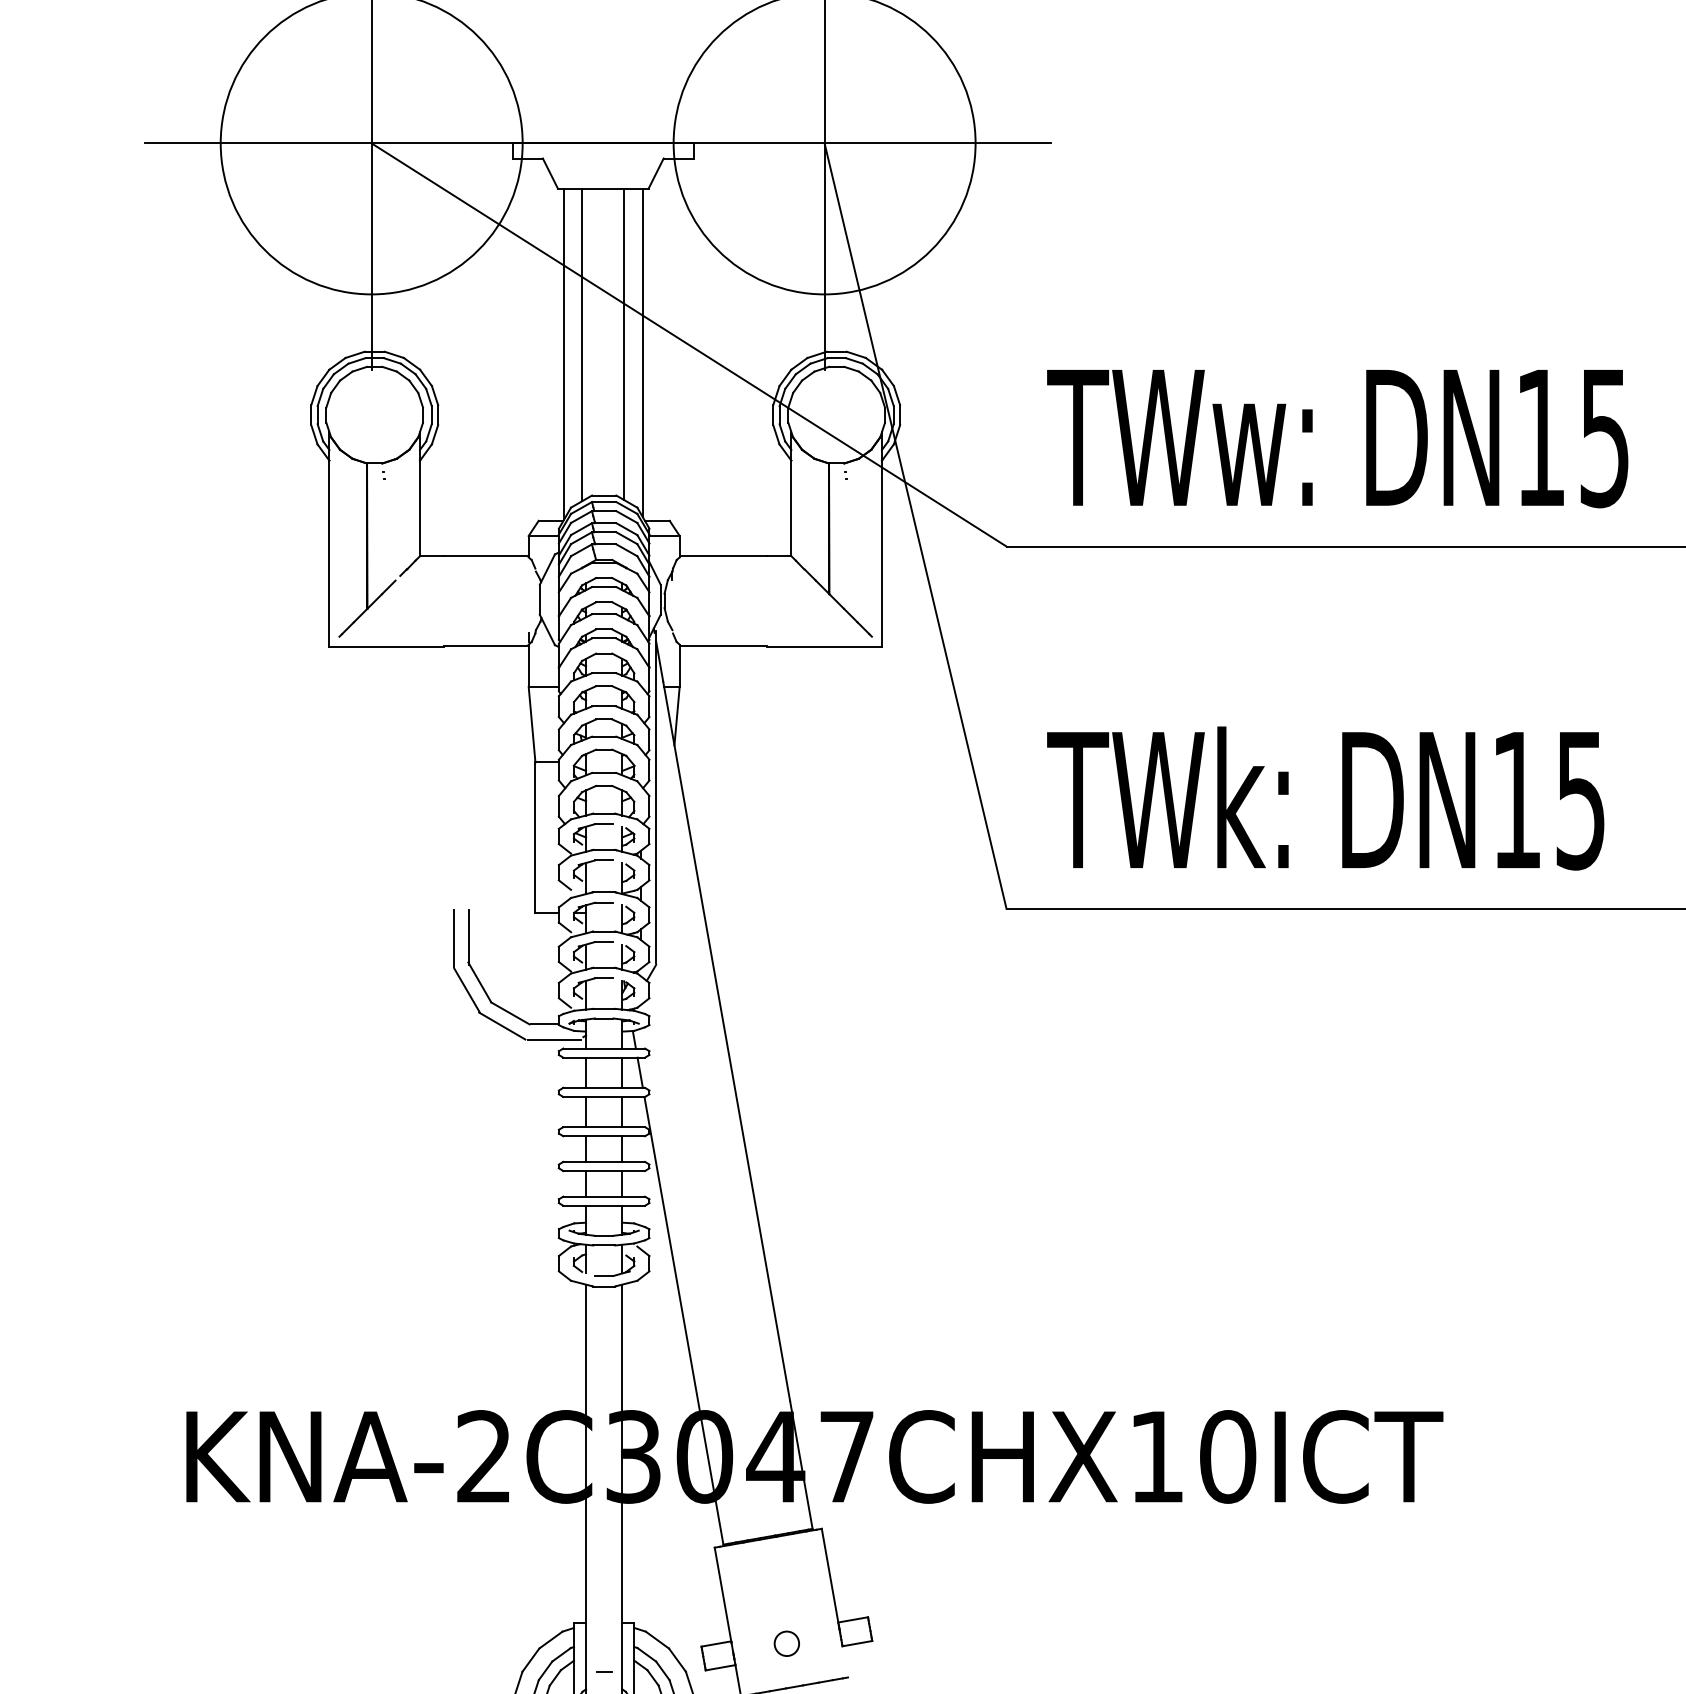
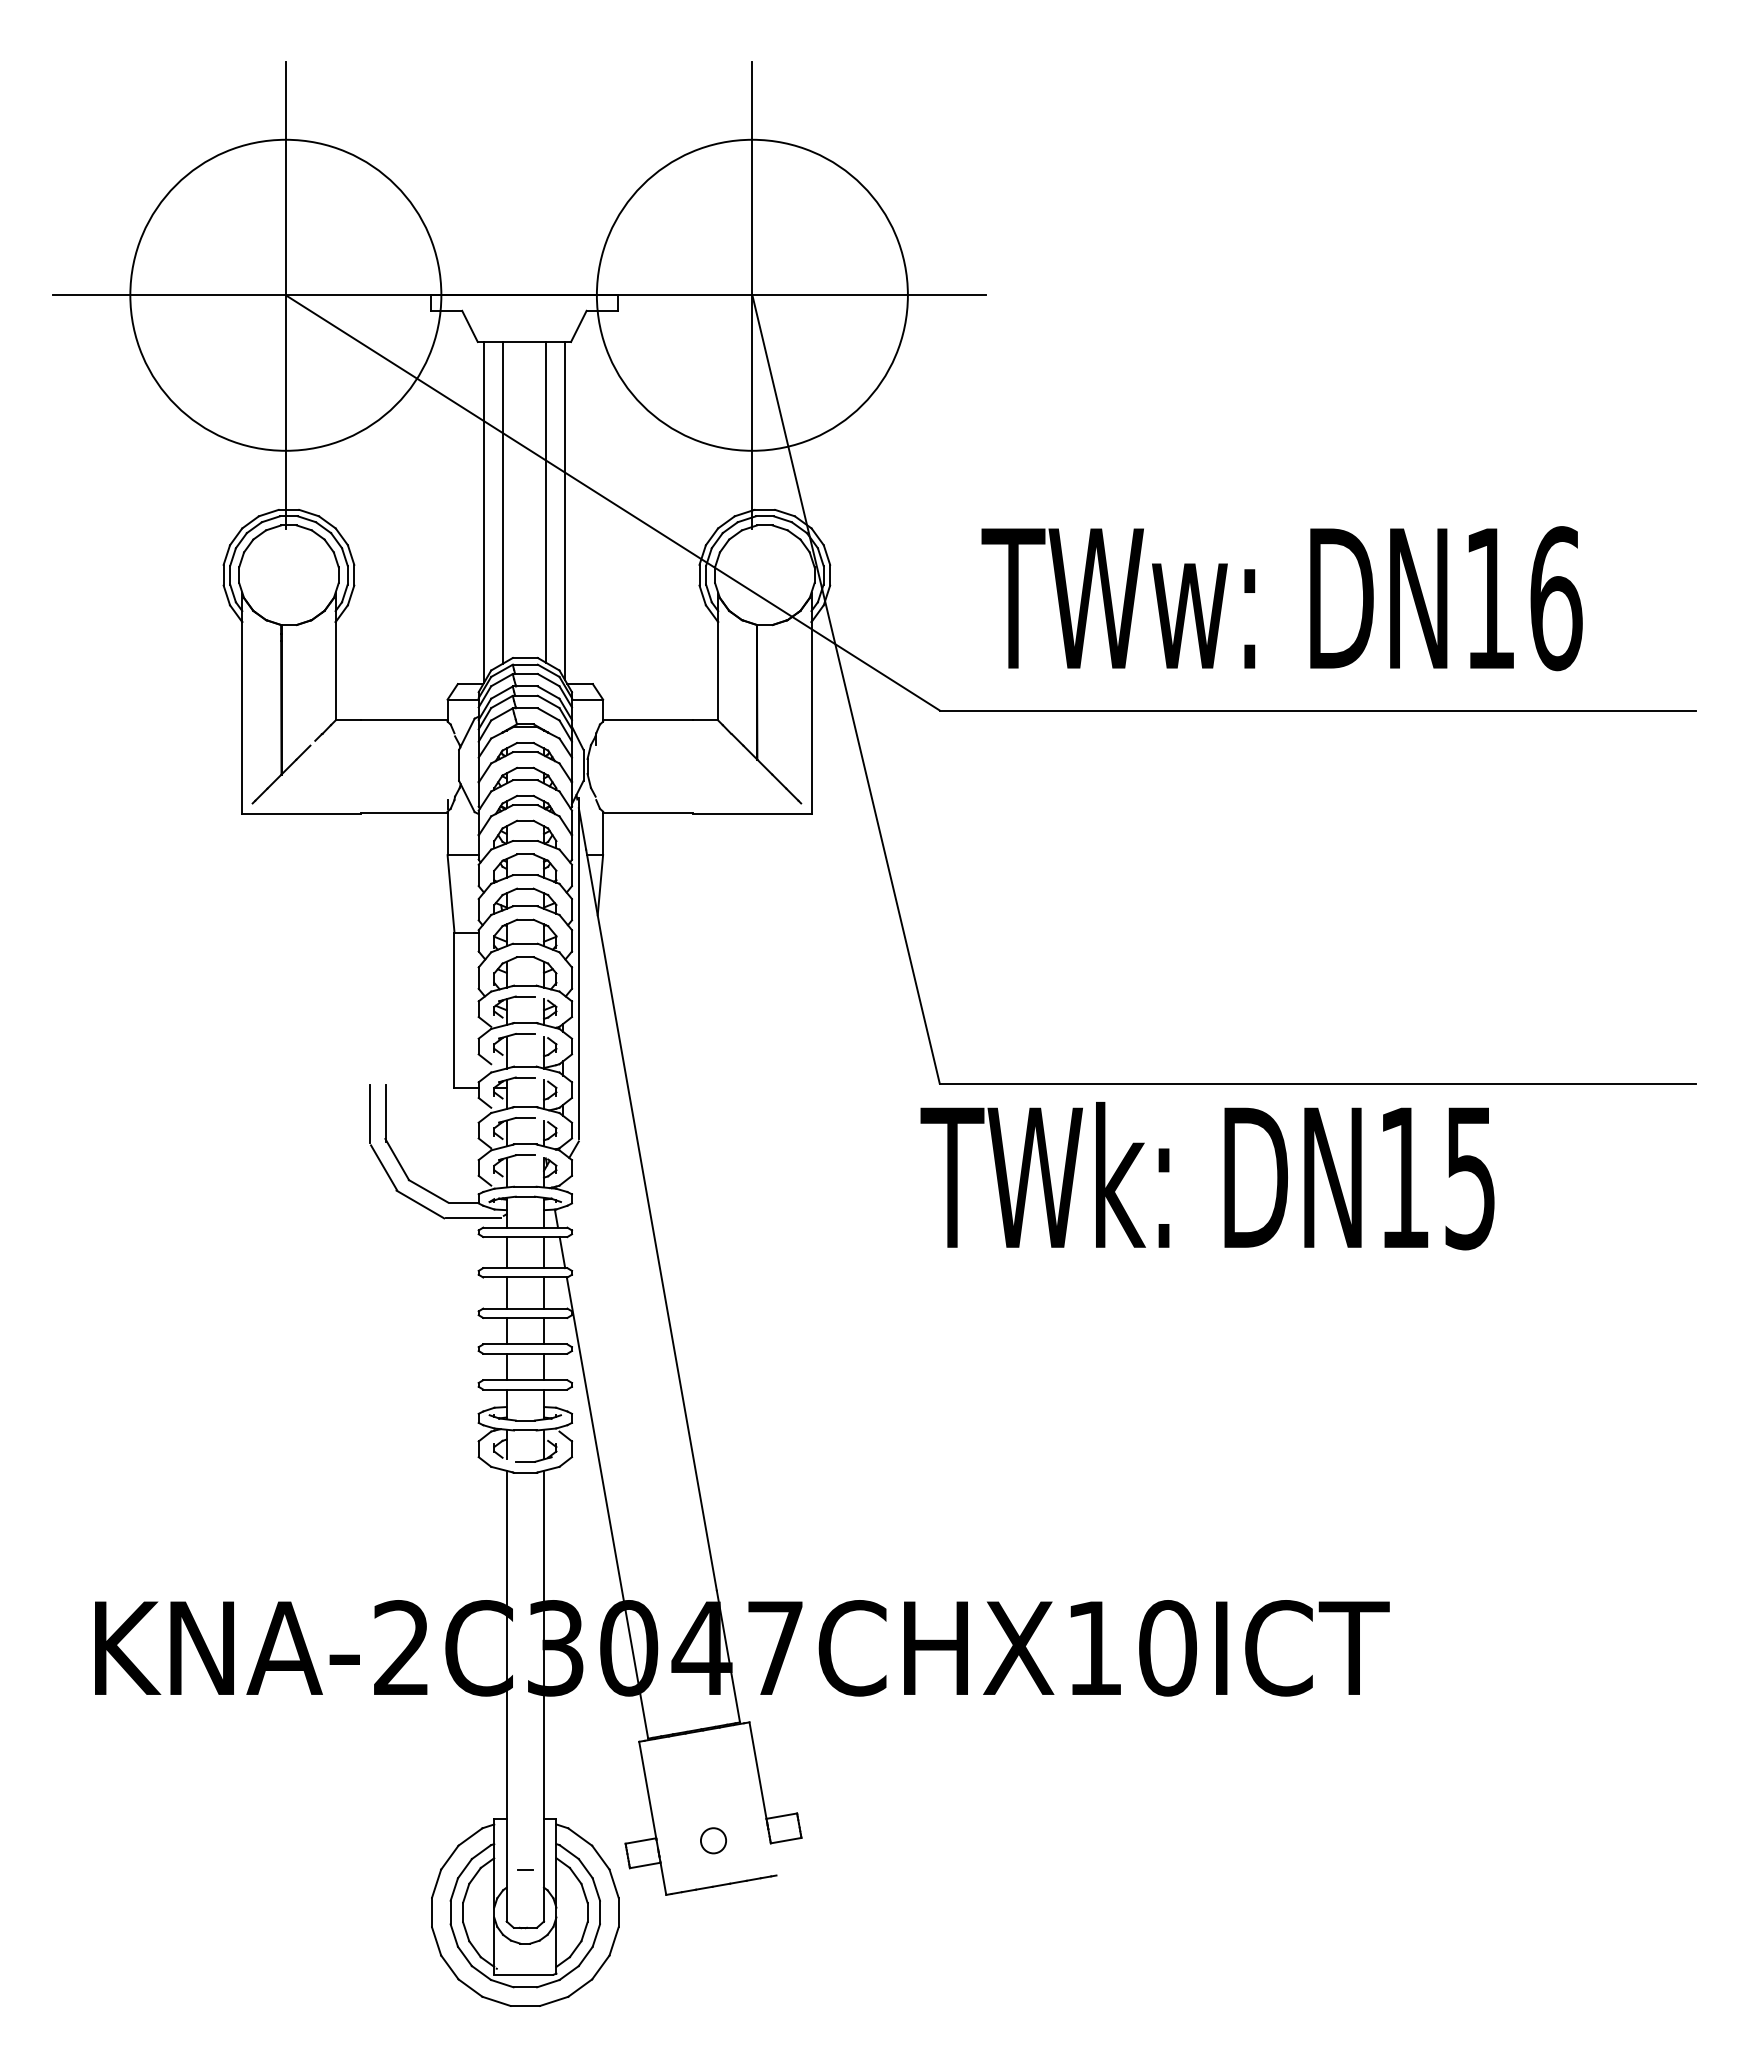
text: (1605, 437) -> (1556, 598), DN15 -> DN16
text: (1325, 798) -> (1207, 1176), moved

